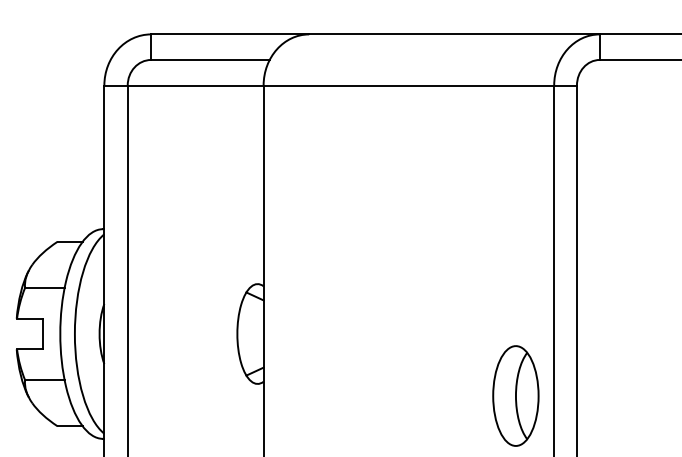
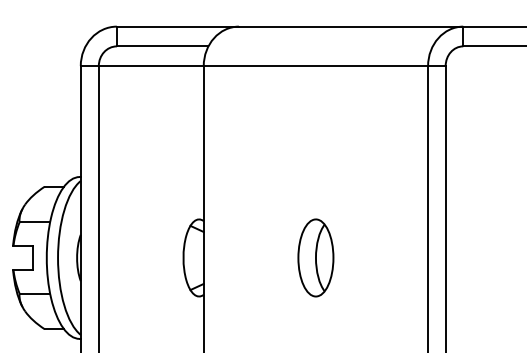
part: (515, 395) -> (315, 257), moved

